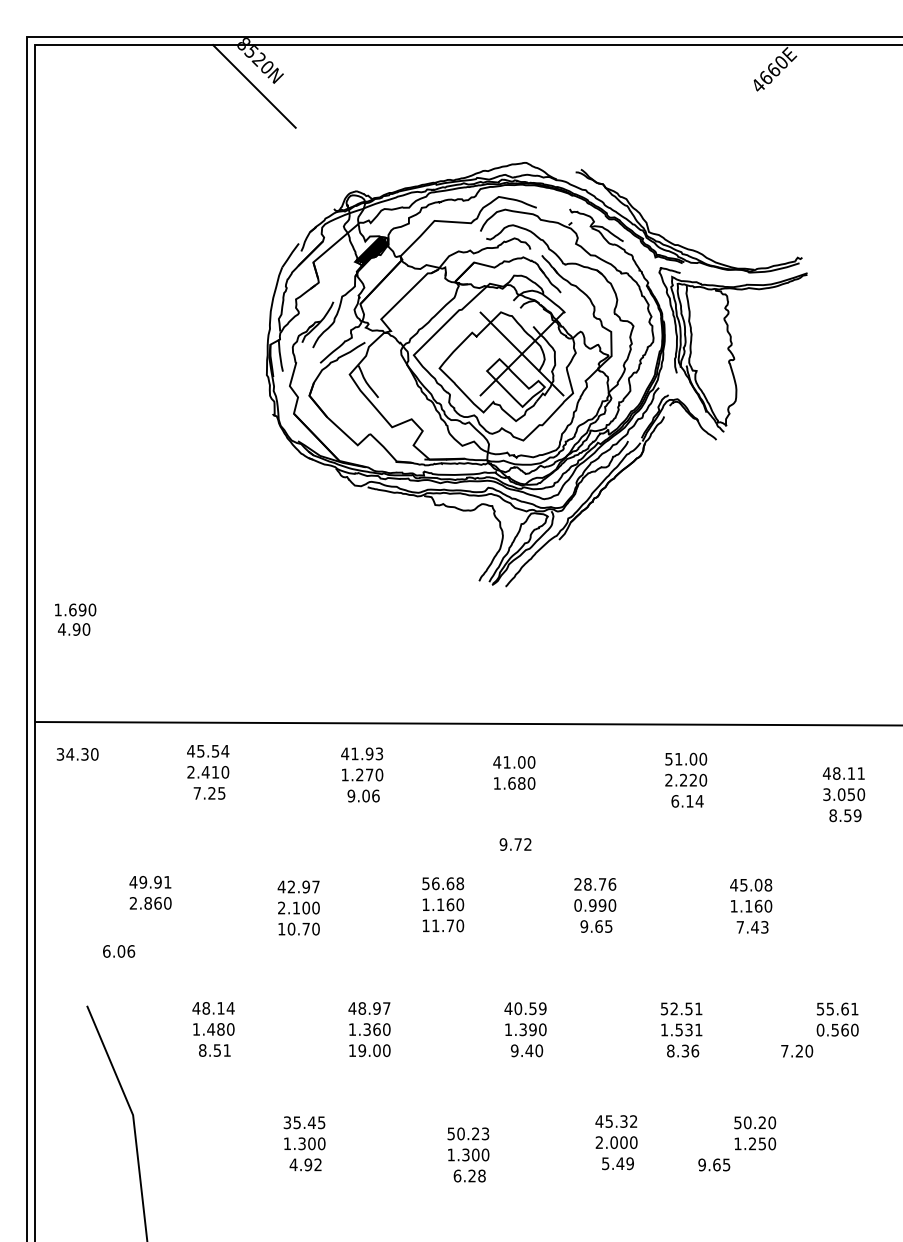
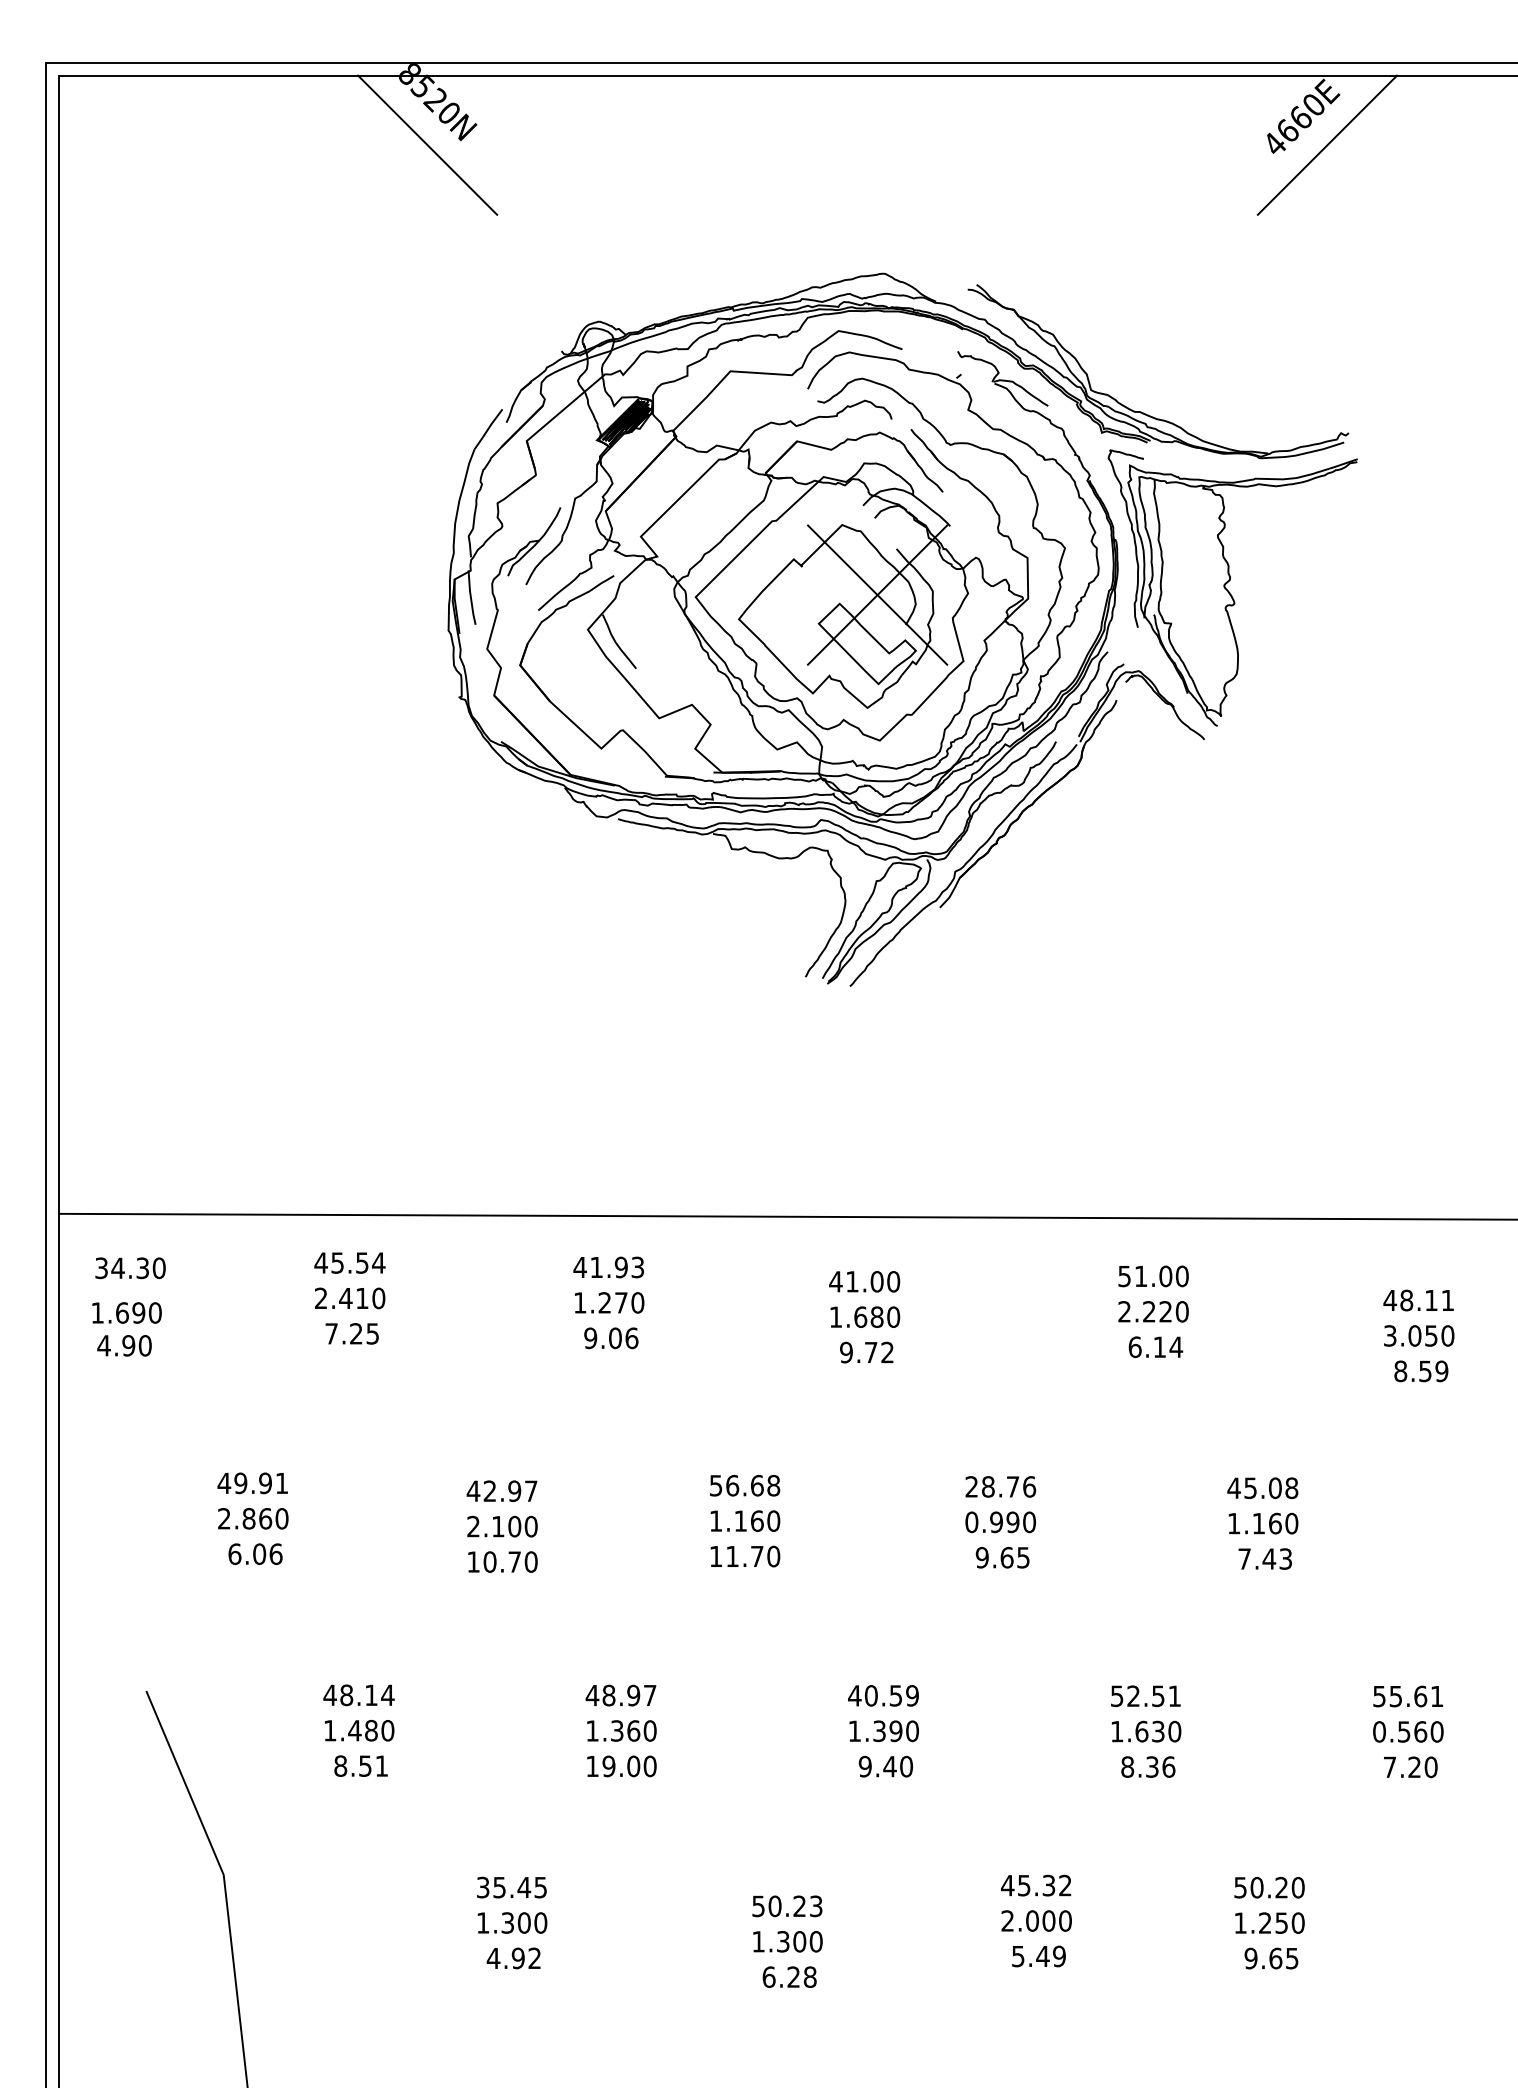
line: (789, 86) -> (1327, 145), added
text: (75, 619) -> (126, 1328), moved
text: (515, 844) -> (866, 1352), moved
text: (119, 951) -> (256, 1554), moved
text: (688, 1029) -> (1157, 1730), 1.531 -> 1.630
text: (797, 1050) -> (1411, 1766), moved
text: (714, 1164) -> (1271, 1957), moved

